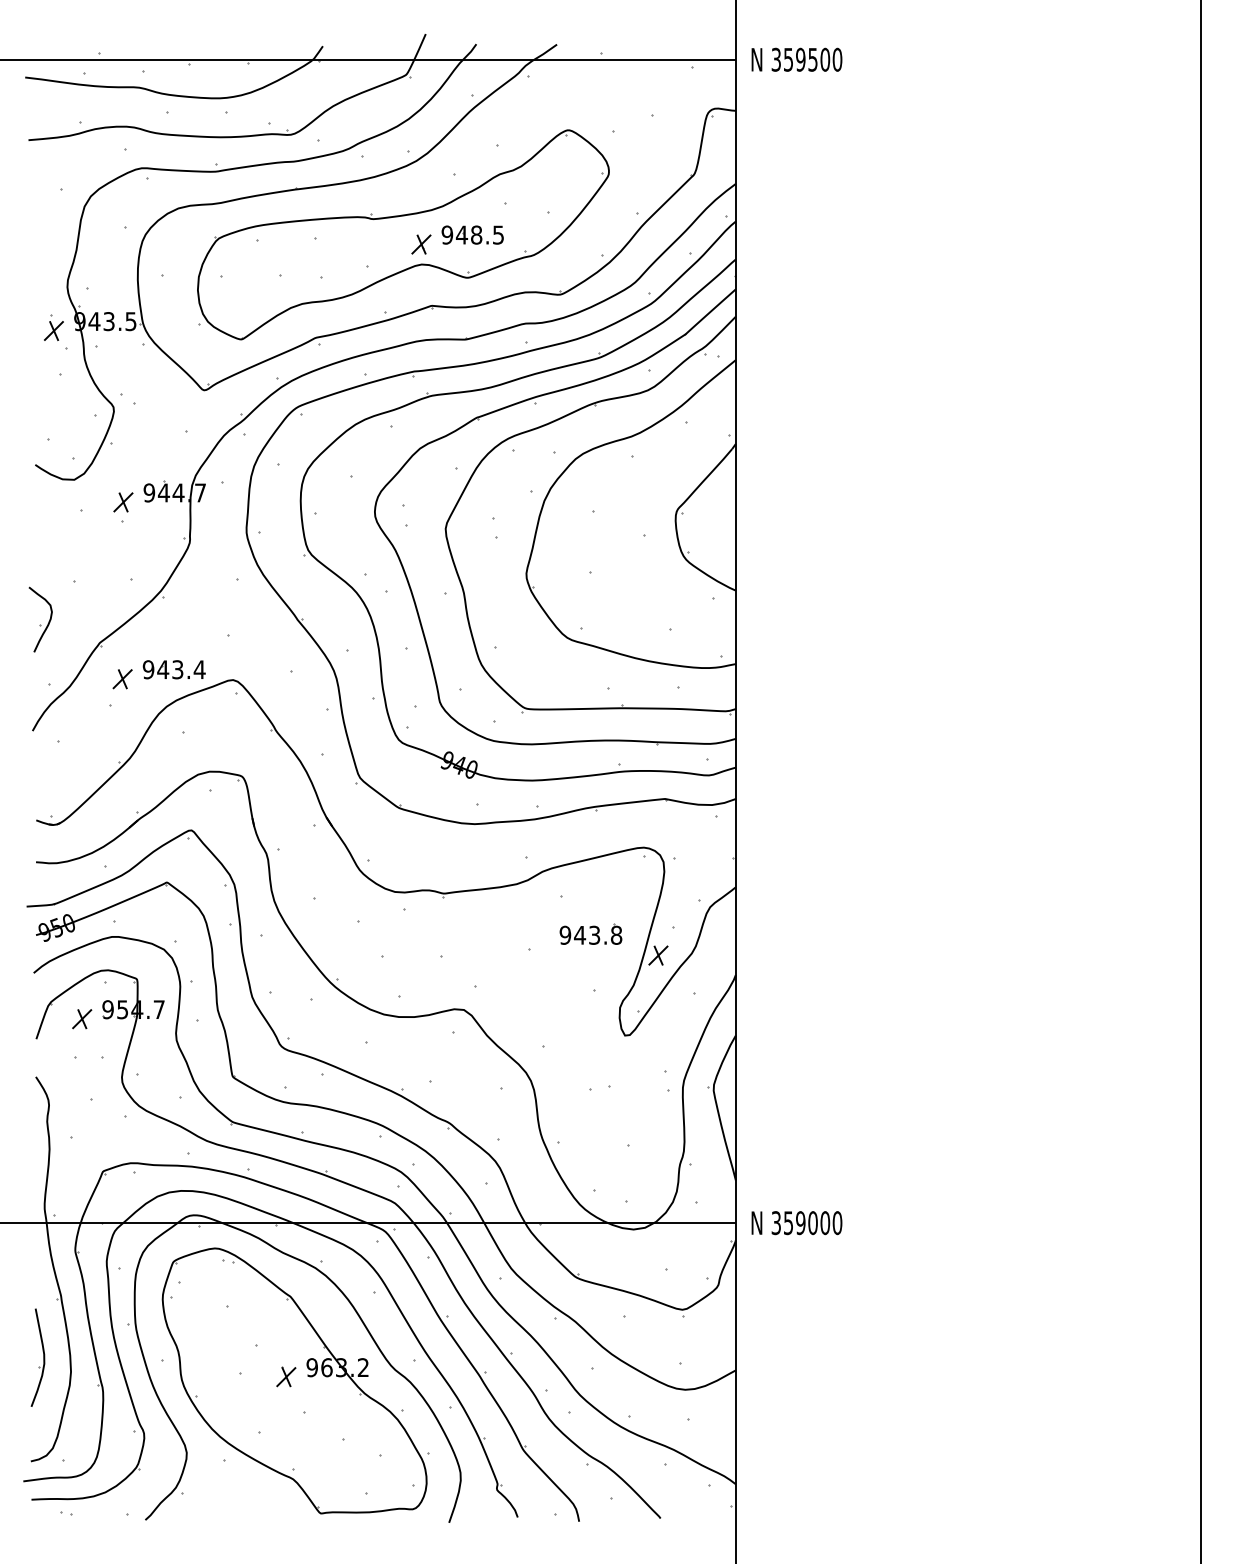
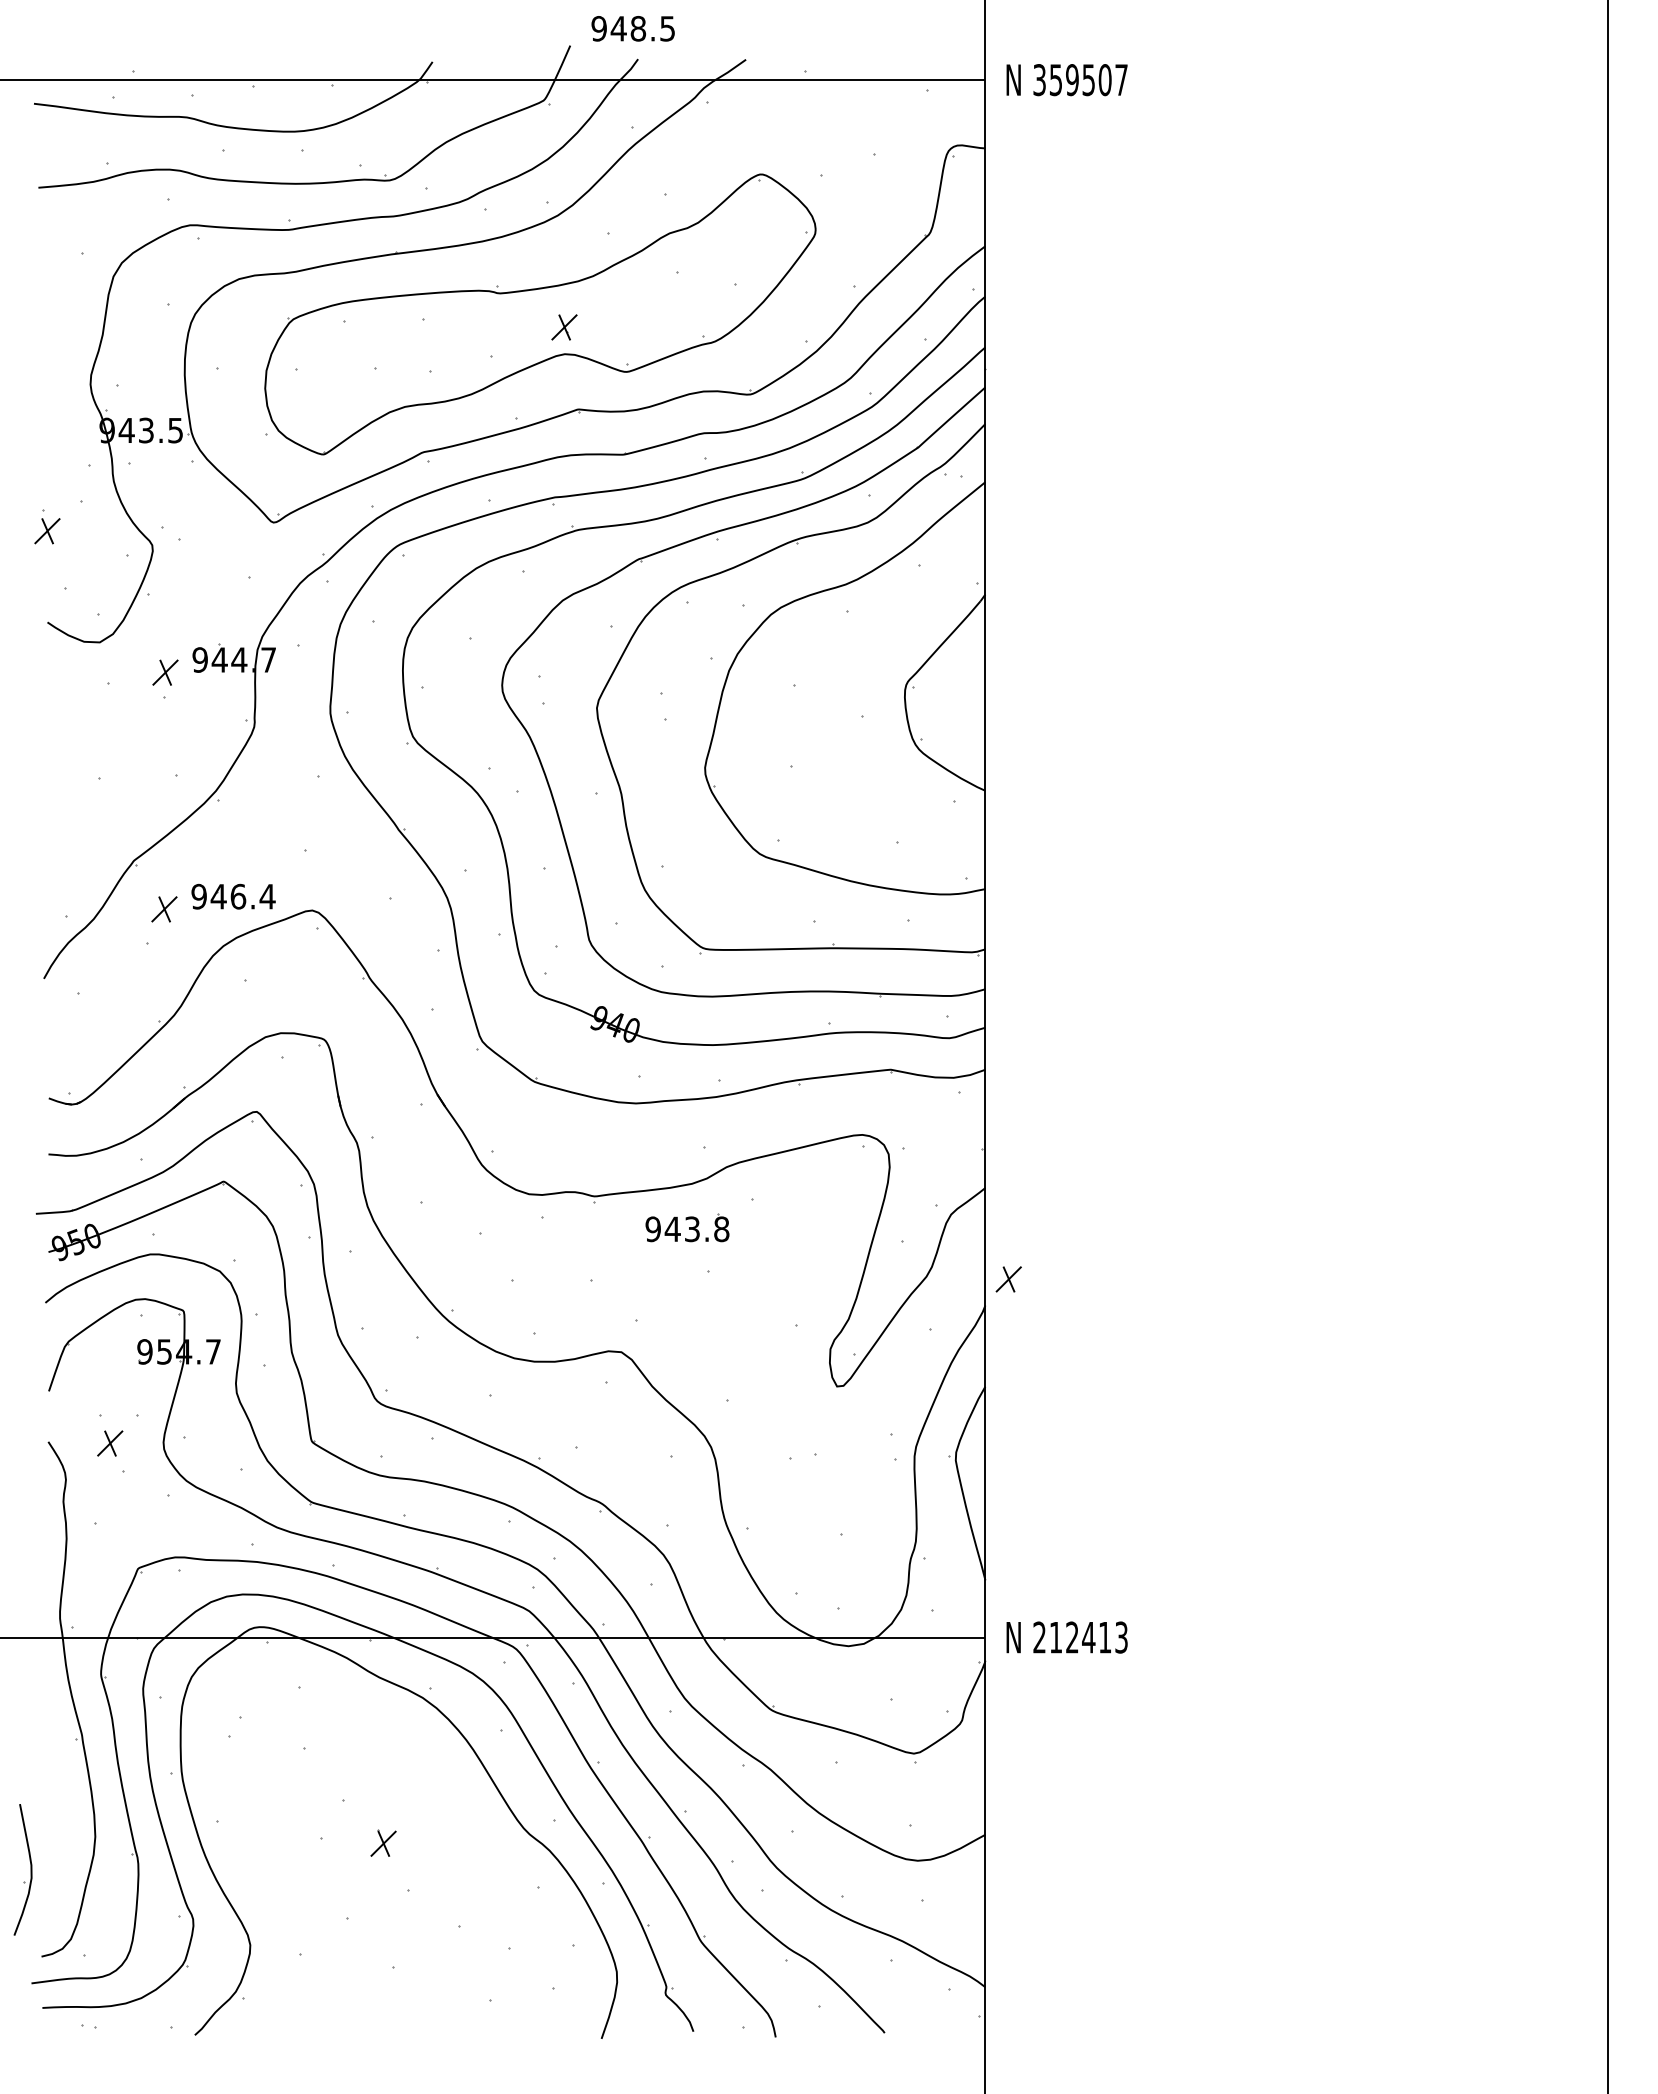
text: (837, 60) -> (1121, 80), 359500 -> 359507
part: (472, 234) -> (632, 28), moved
part: (53, 327) -> (47, 526), moved
part: (40, 624) -> (54, 836), removed
text: (177, 669) -> (238, 896), 943.4 -> 946.4
part: (590, 933) -> (687, 1227), moved
part: (658, 955) -> (1008, 1279), moved
part: (82, 1019) -> (110, 1443), moved
text: (806, 1223) -> (1080, 1637), 359000 -> 212413
part: (43, 1357) -> (30, 1869), moved
part: (294, 1380) -> (394, 1848), removed

